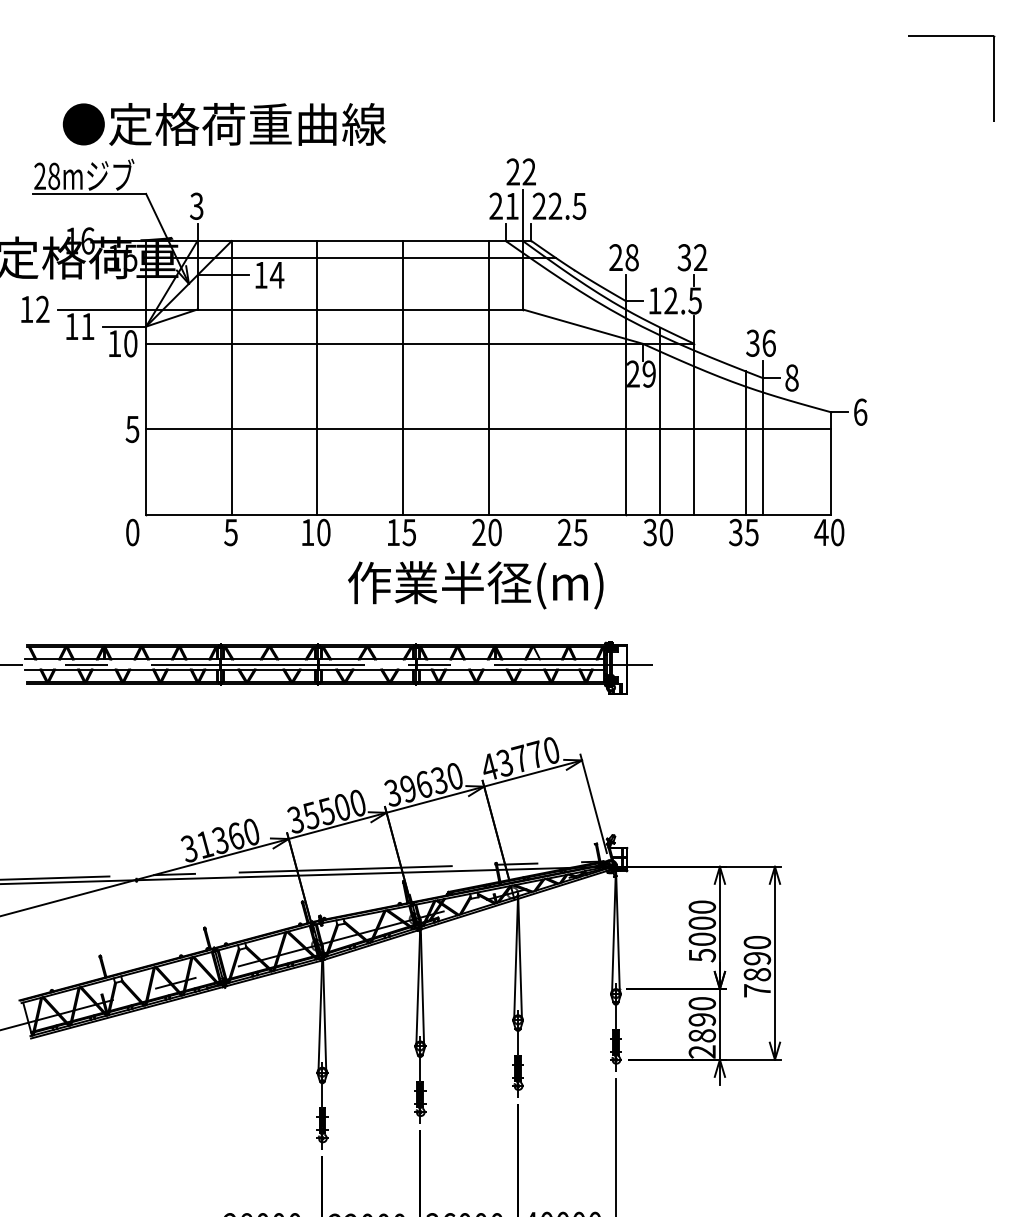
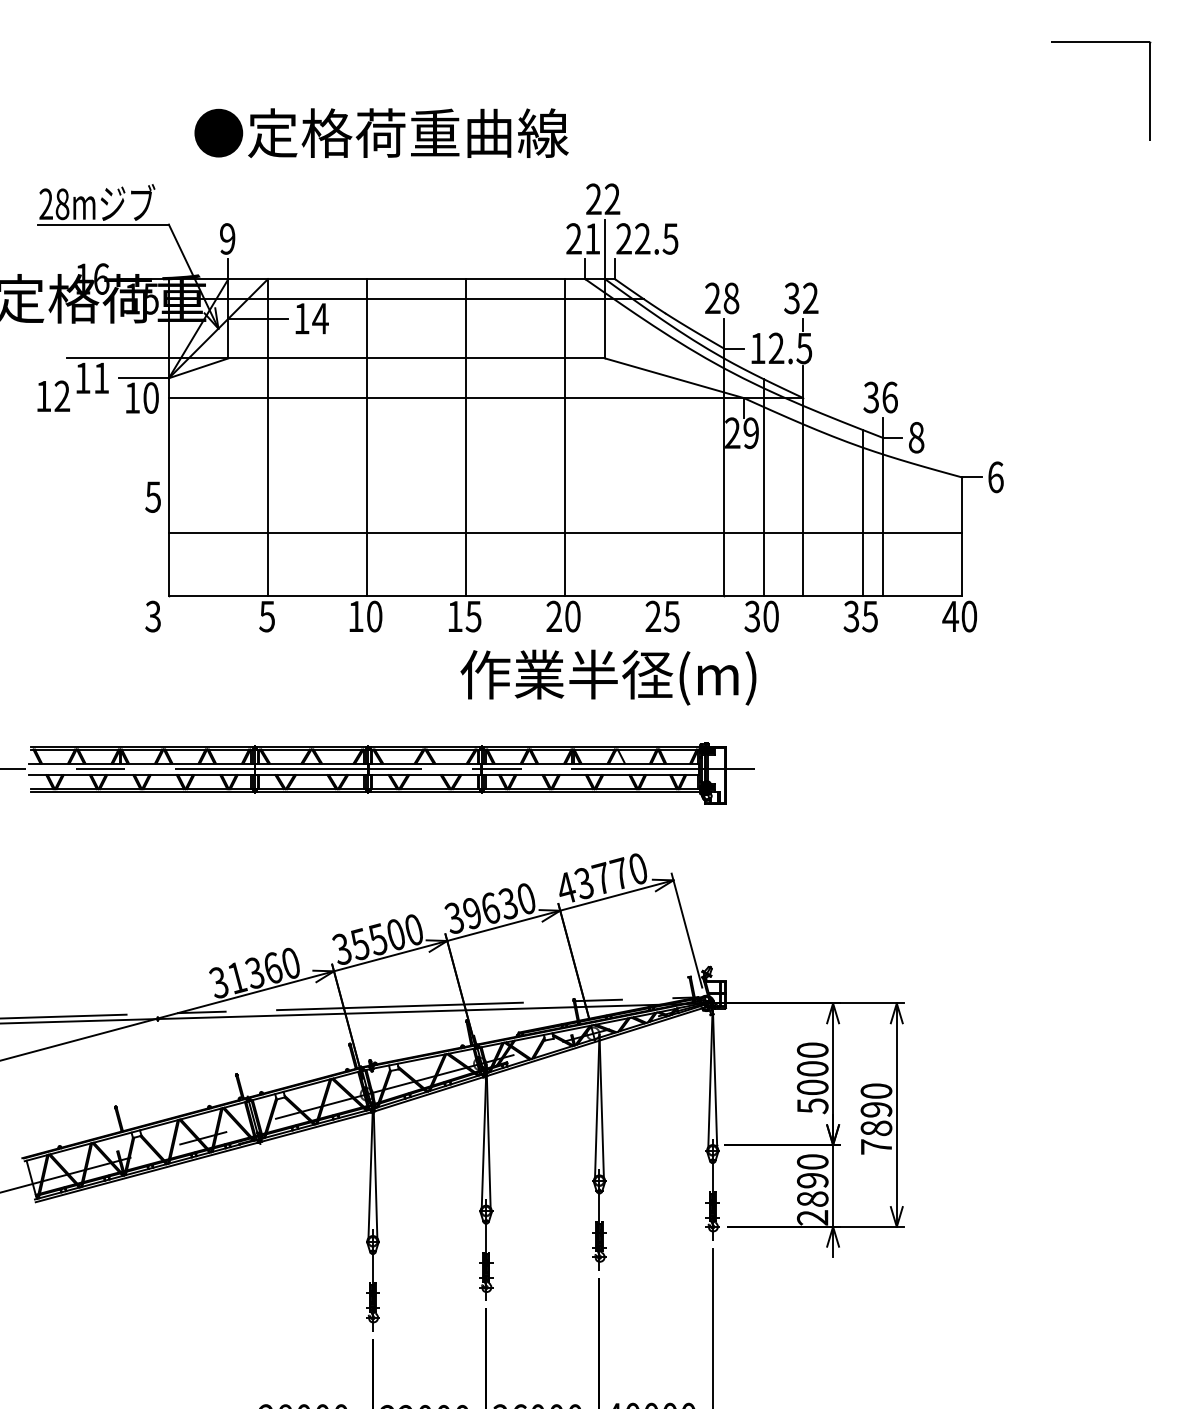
text: (224, 124) -> (381, 133), moved
text: (196, 205) -> (227, 238), 3 -> 9
text: (35, 308) -> (53, 395), moved
line: (487, 429) -> (564, 533), moved
text: (131, 532) -> (152, 616), 0 -> 3
text: (475, 585) -> (608, 677), moved

